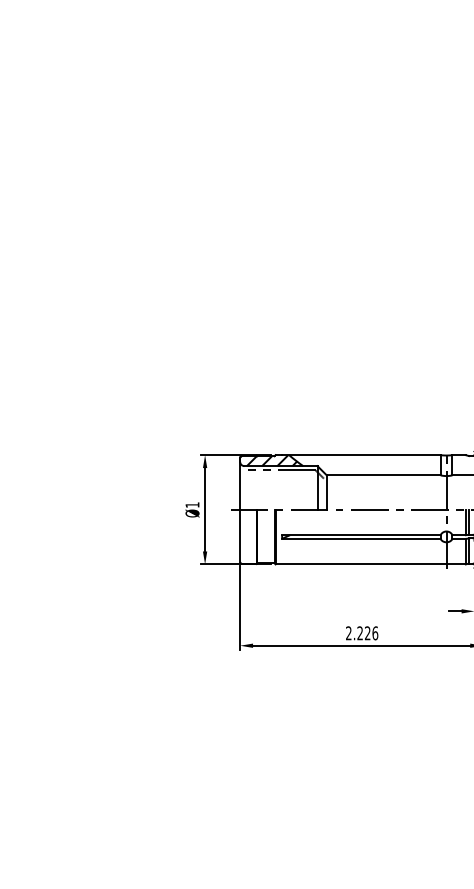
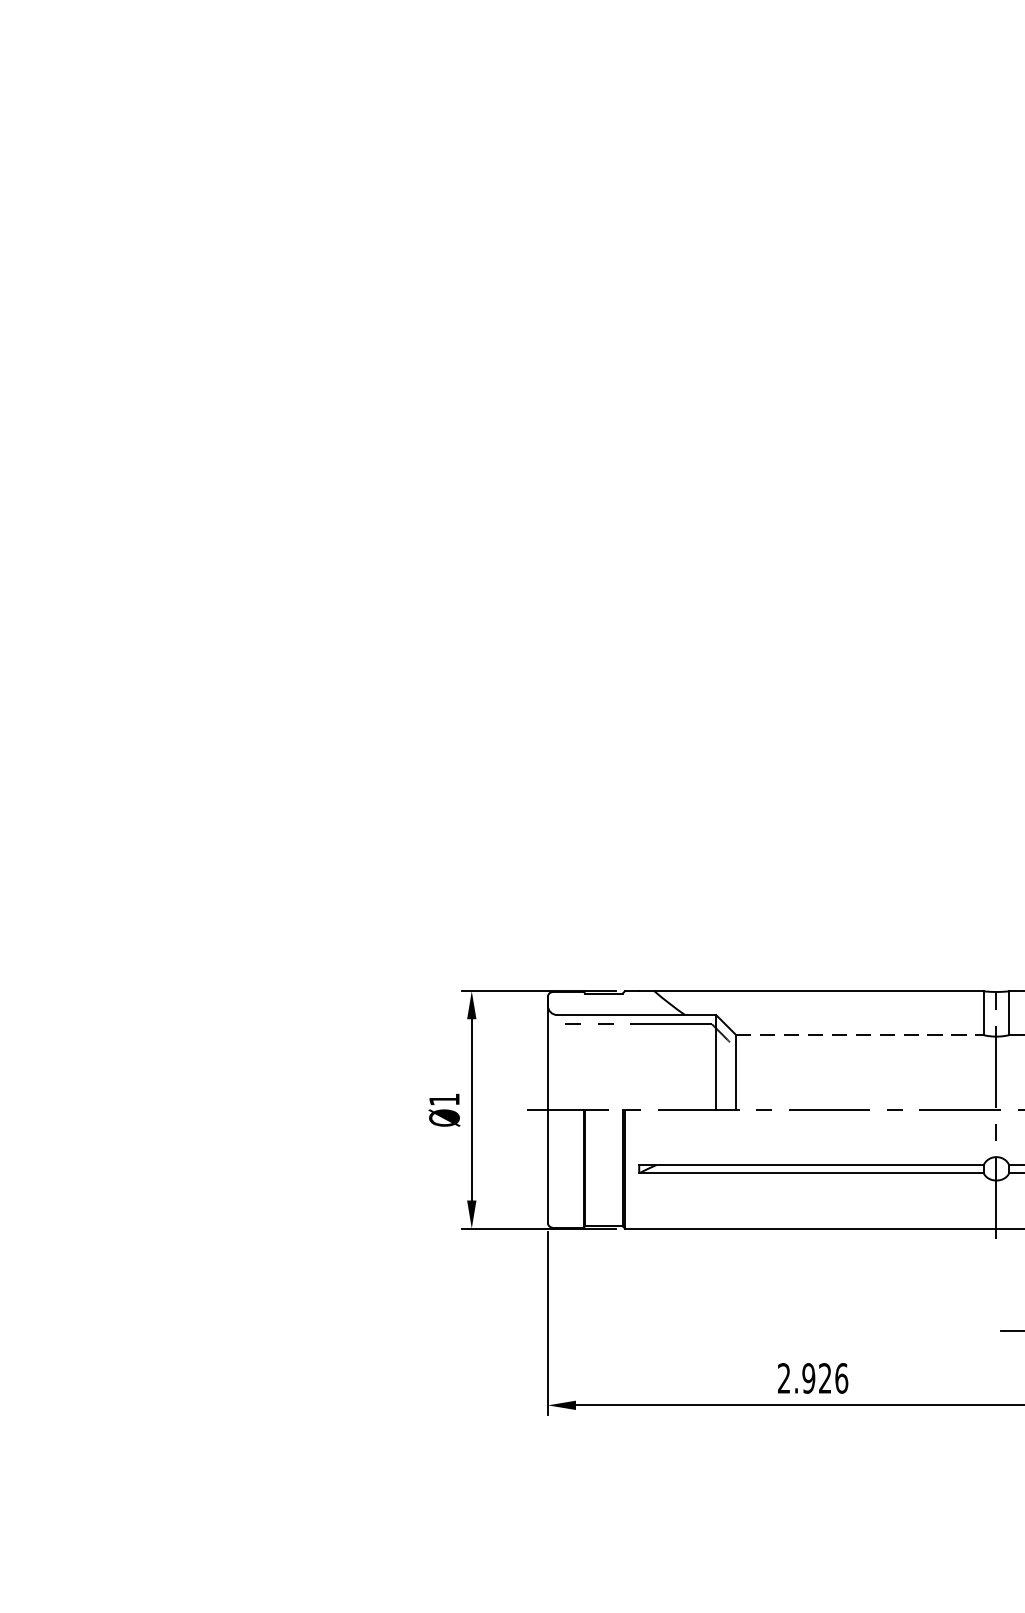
hatch: (268, 460) -> (609, 1002), removed
line: (383, 475) -> (859, 1035), solid -> dashed
text: (360, 633) -> (809, 1378), 2.226 -> 2.926

